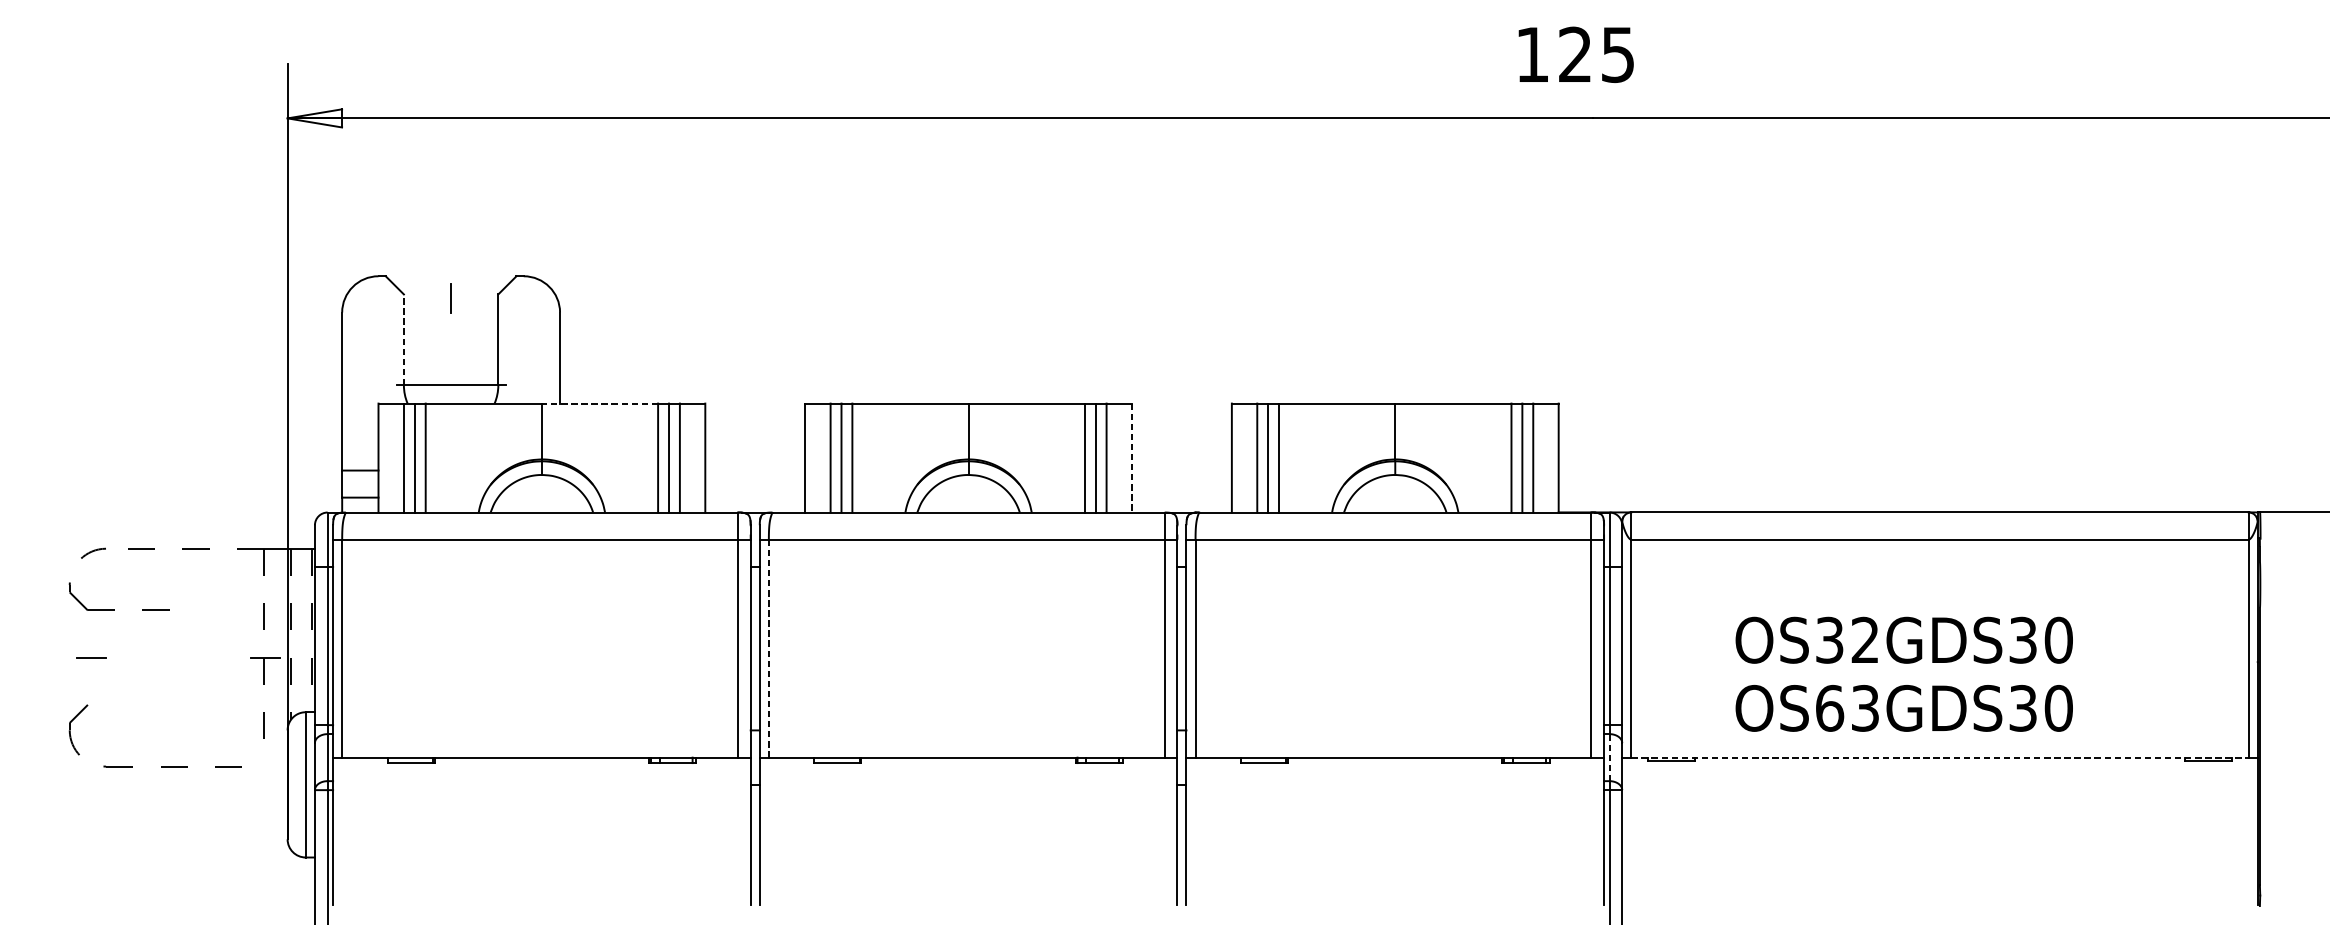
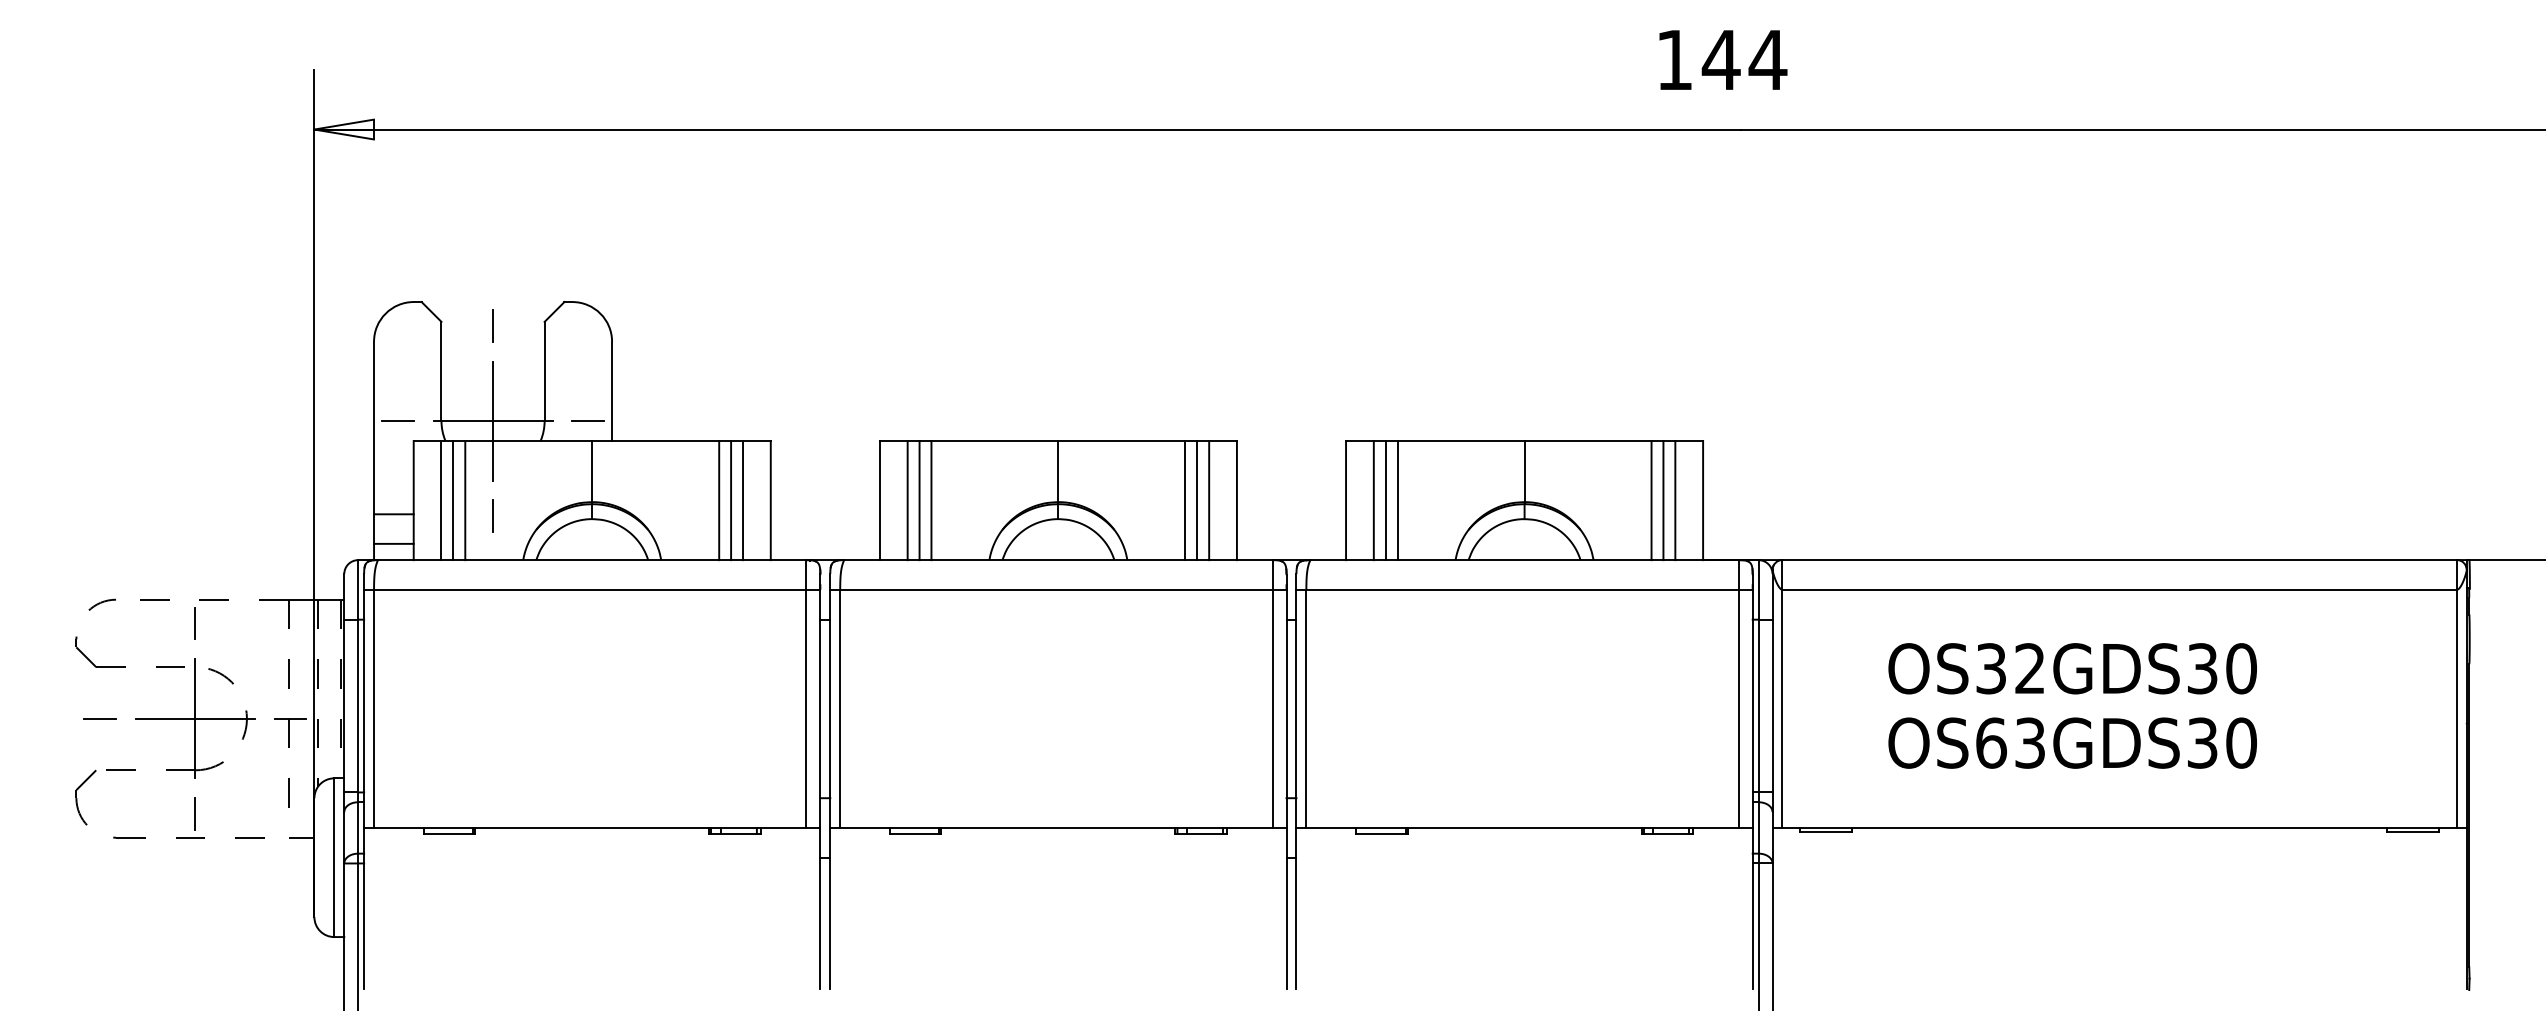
text: (1596, 54) -> (1744, 59), 125 -> 144
line: (403, 339) -> (441, 371), dashed -> solid
line: (451, 384) -> (493, 420), added
line: (363, 385) -> (397, 421), added
line: (538, 385) -> (588, 421), added
line: (599, 403) -> (655, 441), dashed -> solid
line: (1131, 457) -> (1236, 500), dashed -> solid
line: (451, 472) -> (493, 516), added
line: (178, 570) -> (195, 623), added
line: (769, 649) -> (840, 709), dashed -> solid
part: (165, 657) -> (180, 718), added
text: (1904, 673) -> (2072, 705), moved
line: (178, 744) -> (195, 813), added
line: (1609, 757) -> (1758, 827), dashed -> solid
line: (1940, 757) -> (2120, 827), dashed -> solid
line: (275, 766) -> (301, 837), added

